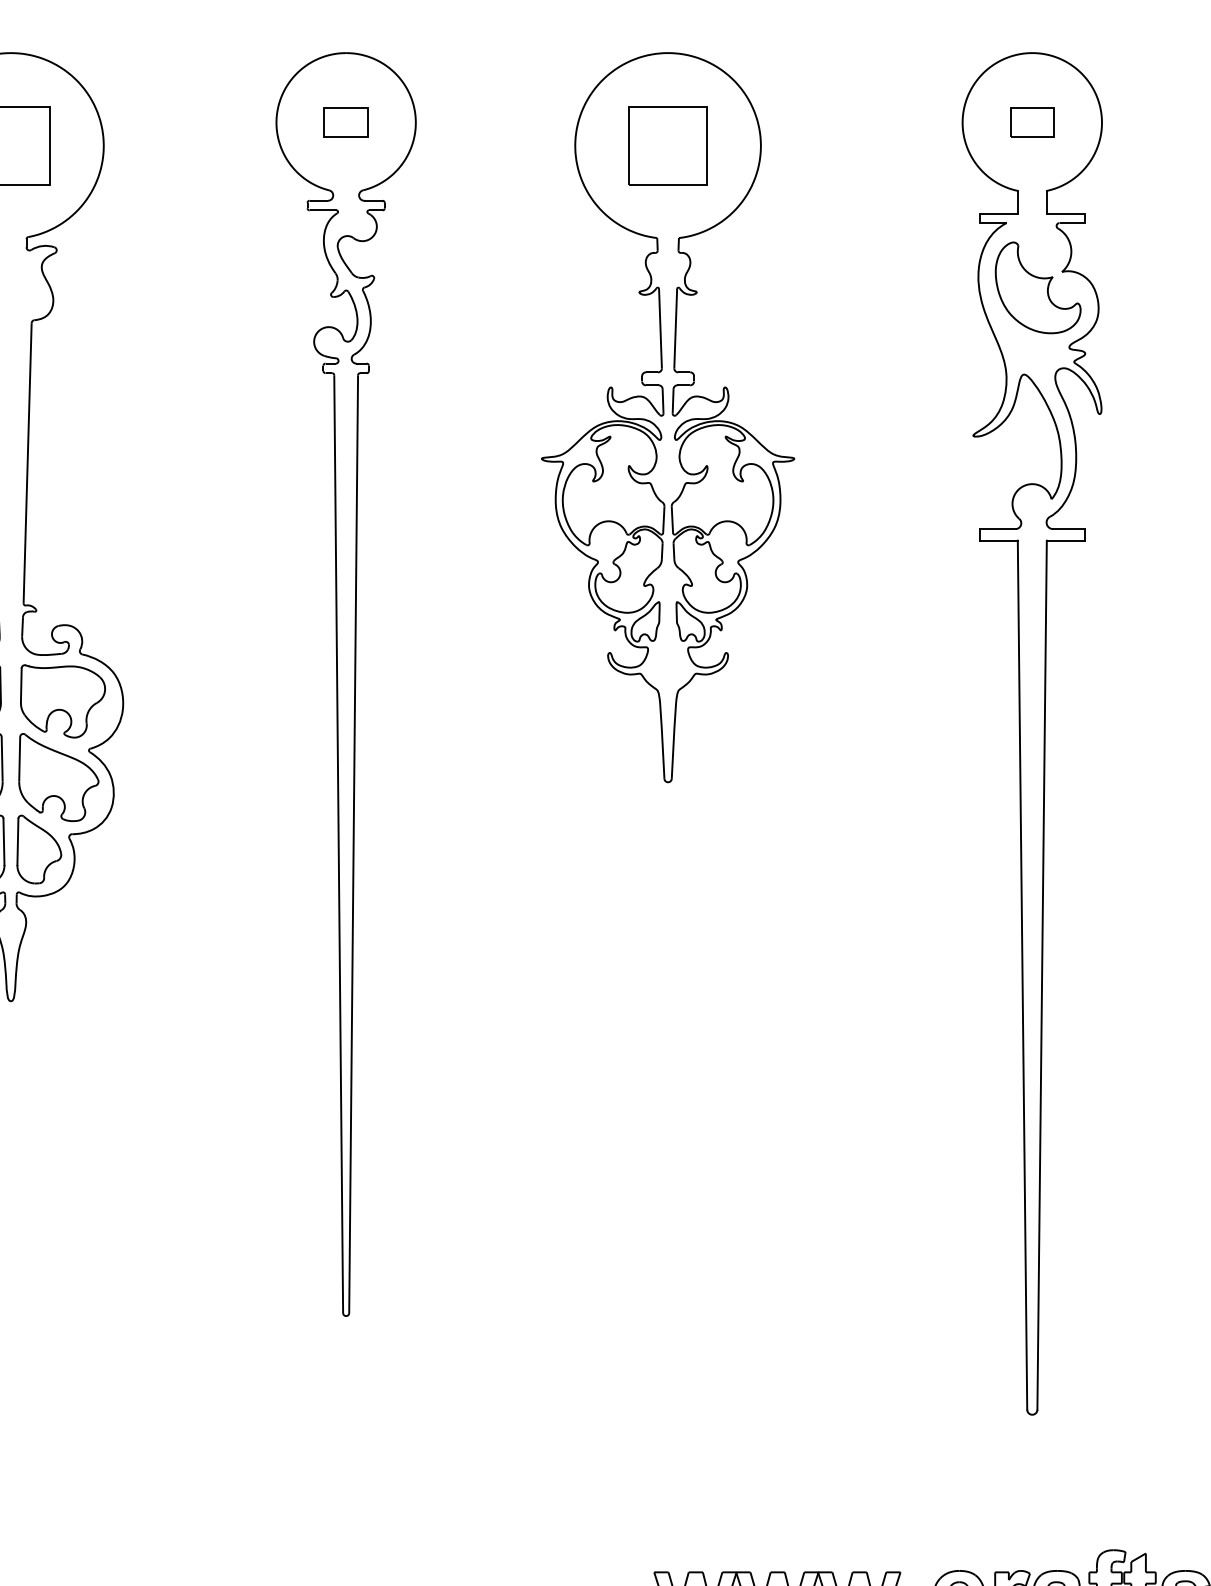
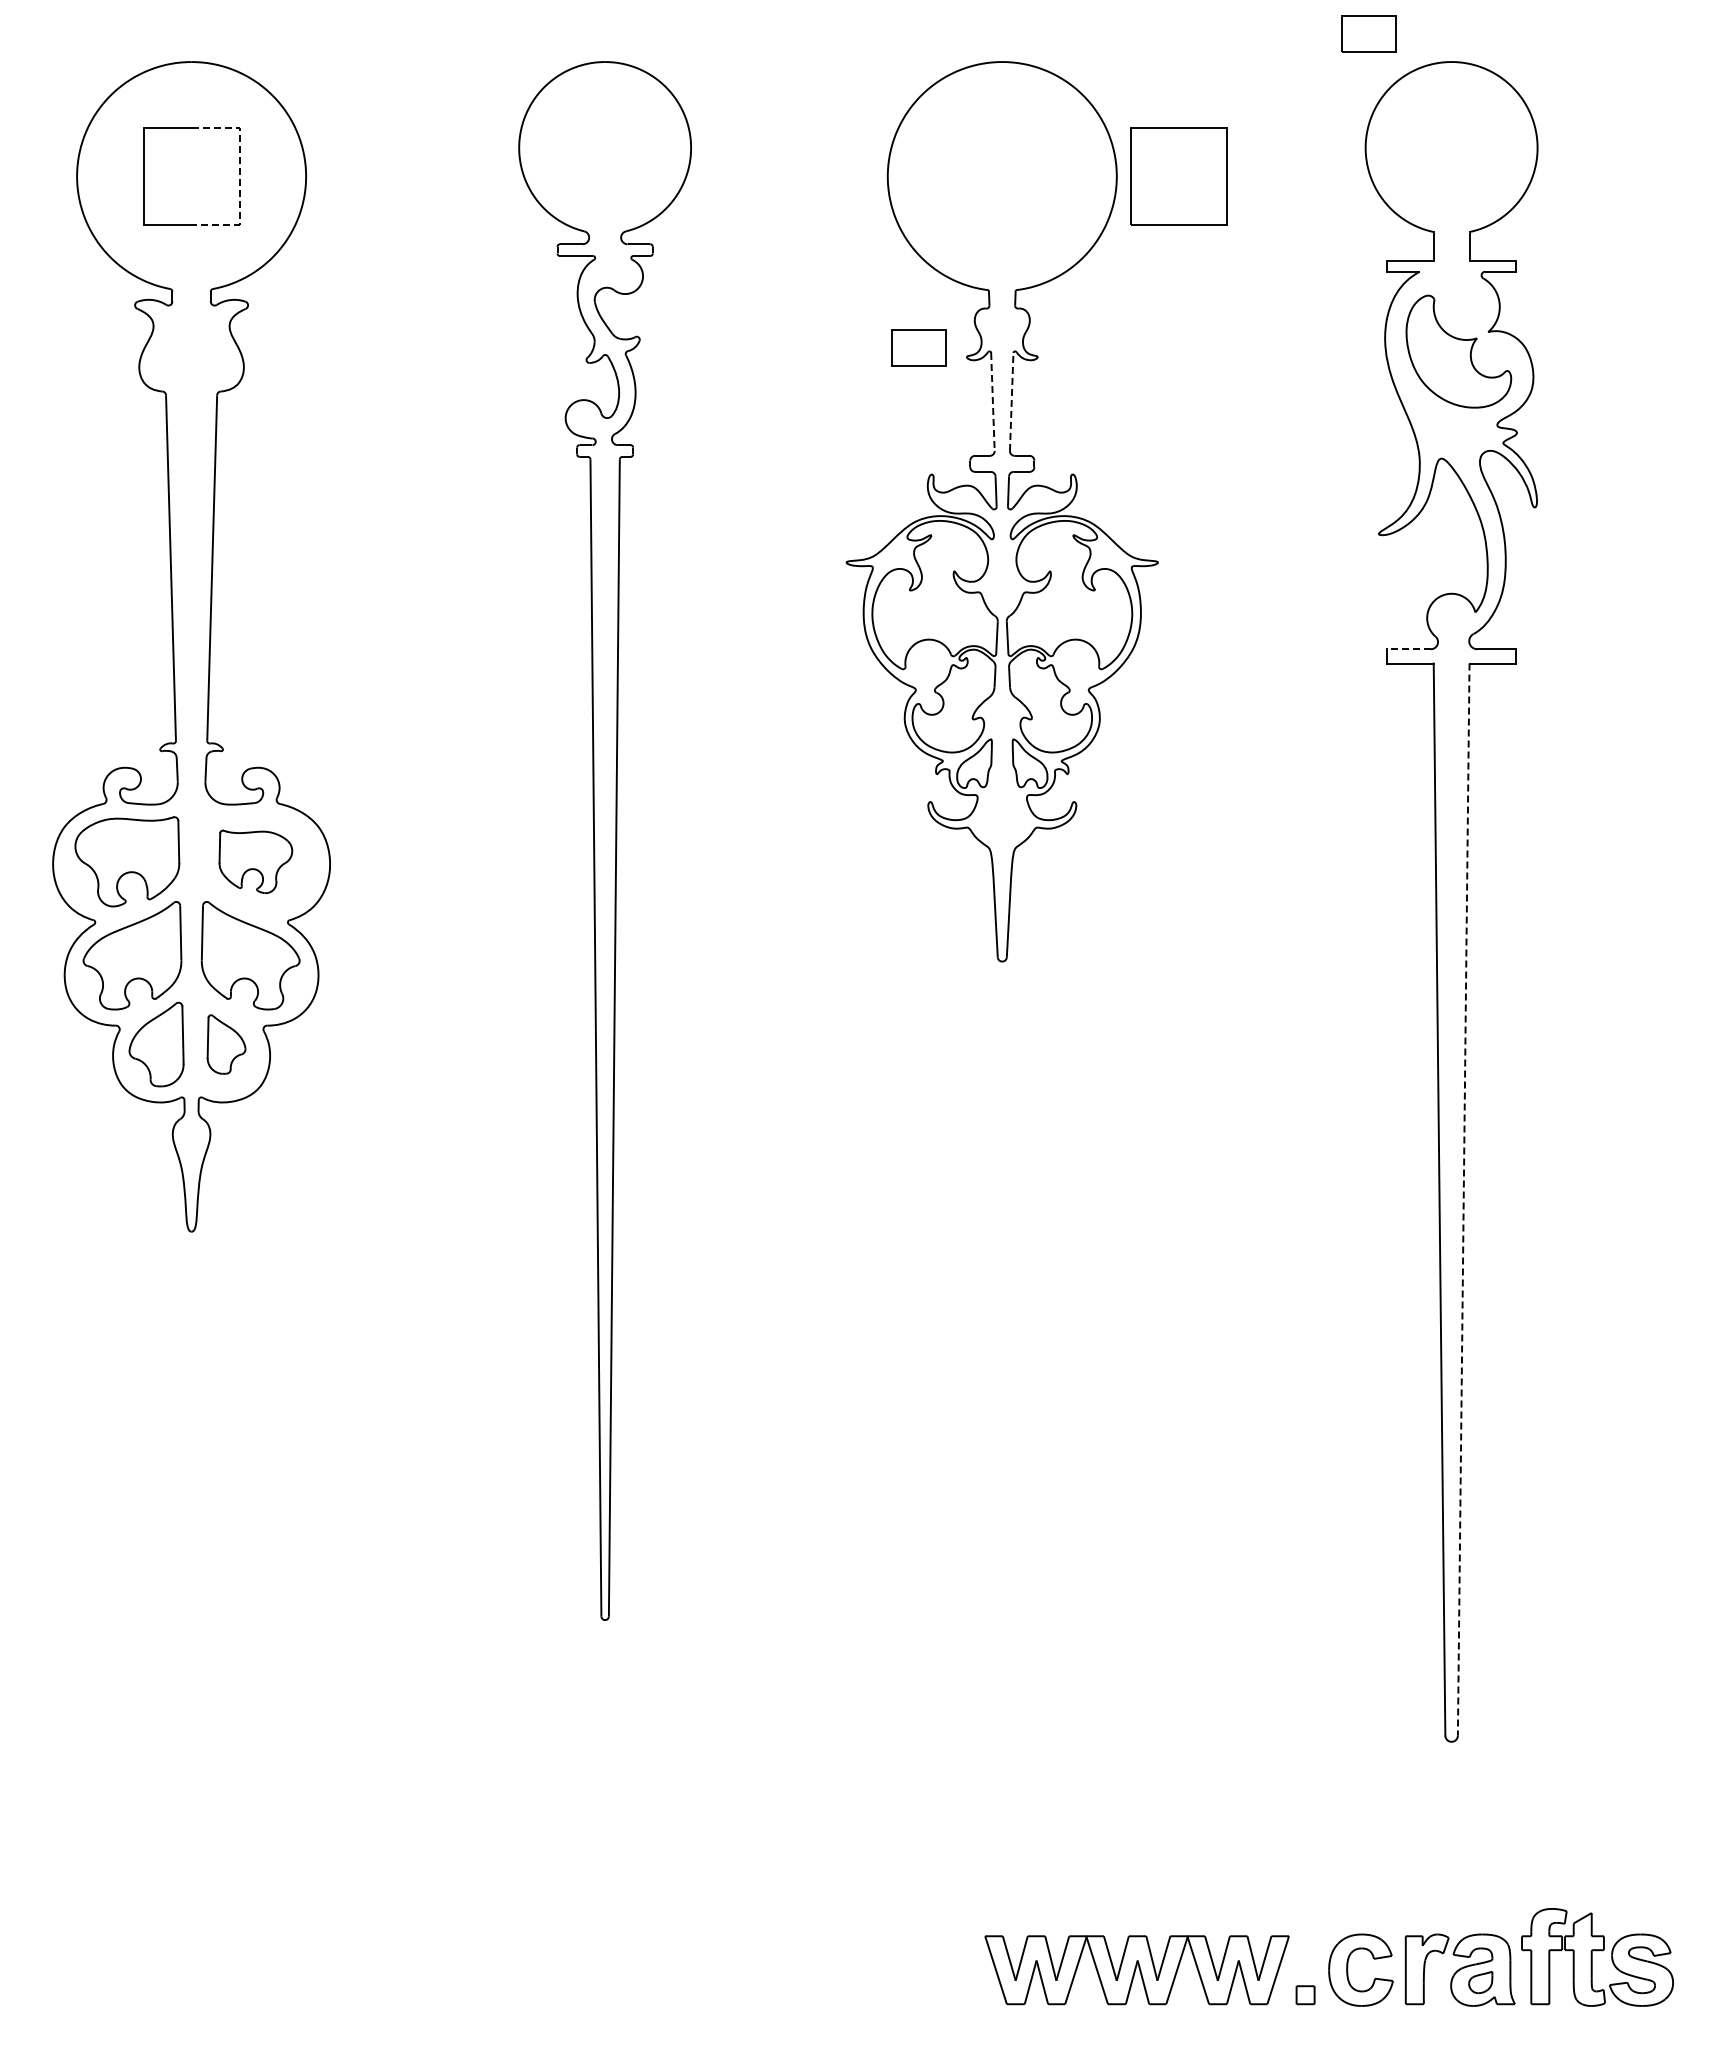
part: (345, 122) -> (918, 347), moved
part: (1032, 122) -> (1368, 33), moved
part: (667, 145) -> (1178, 176), moved
line: (49, 146) -> (239, 177), solid -> dashed
line: (660, 328) -> (992, 401), solid -> dashed
line: (675, 328) -> (1011, 401), solid -> dashed
line: (998, 529) -> (1409, 649), solid -> dashed
part: (62, 701) -> (255, 861), size x0.7
part: (39, 849) -> (226, 1044), size x0.7
line: (1041, 975) -> (1463, 1200), solid -> dashed

